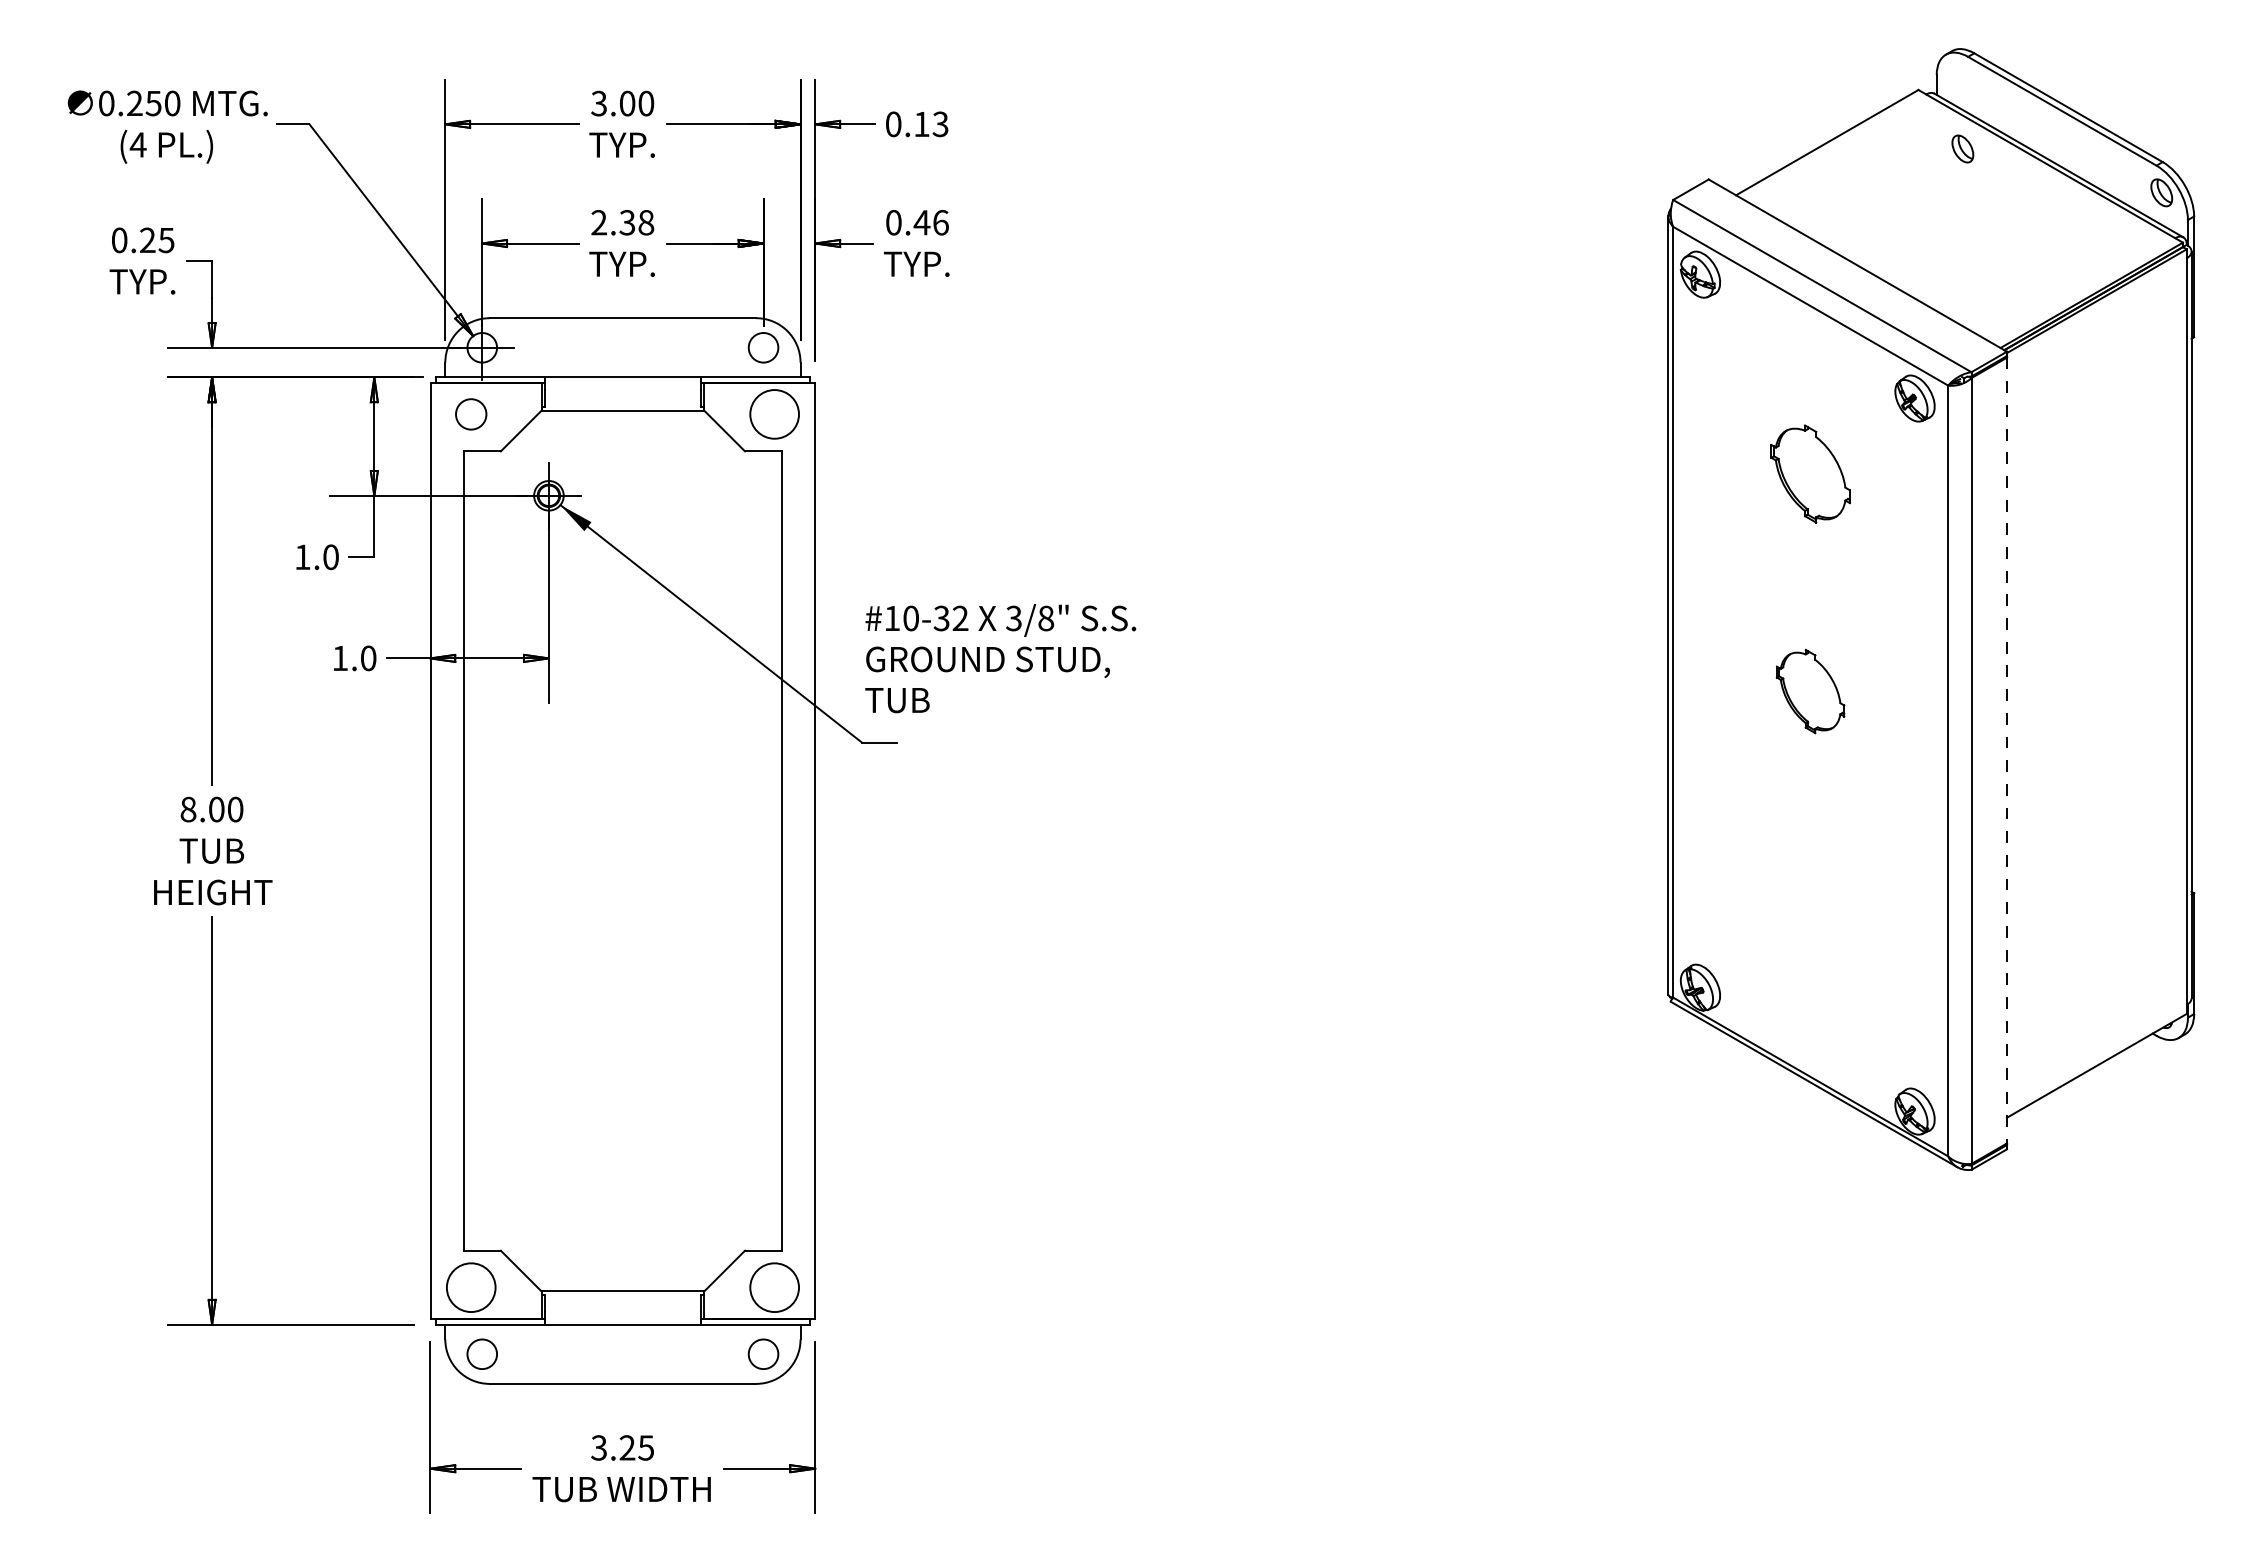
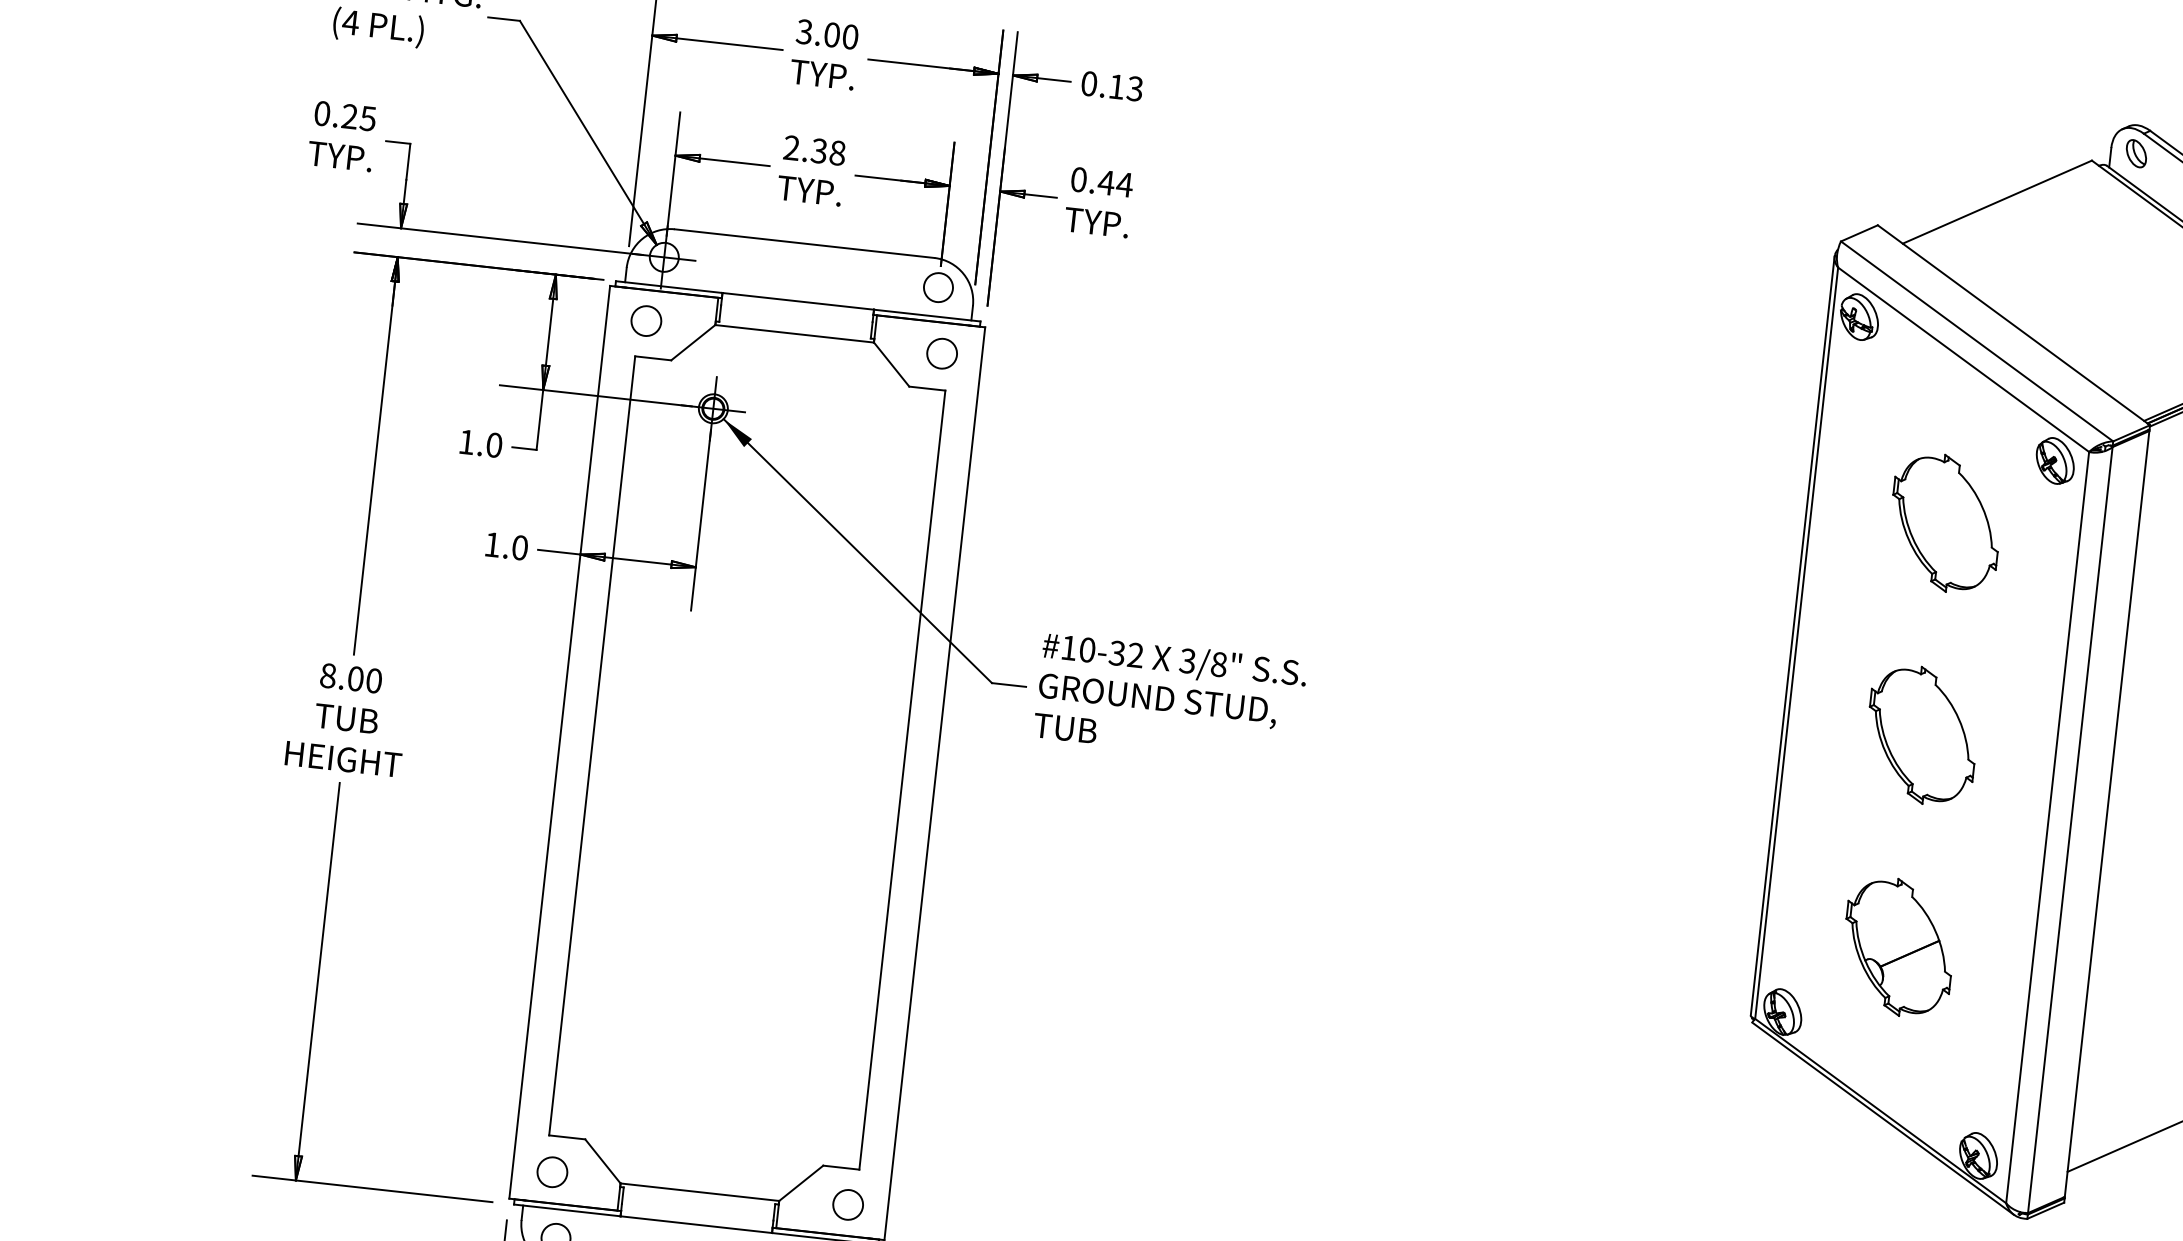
part: (1962, 148) -> (2136, 153), moved
text: (940, 222) -> (1124, 184), 0.46 -> 0.44
circle: (774, 414) -> (941, 353), size x0.62
part: (1810, 473) -> (1945, 522), size x1.43
text: (1000, 658) -> (1170, 698), moved
part: (1810, 691) -> (1921, 735), size x1.67
line: (2006, 750) -> (2106, 813), dashed -> solid
part: (1810, 908) -> (1898, 946), added
circle: (471, 1287) -> (552, 1172), size x0.62
circle: (774, 1287) -> (848, 1204), size x0.62

